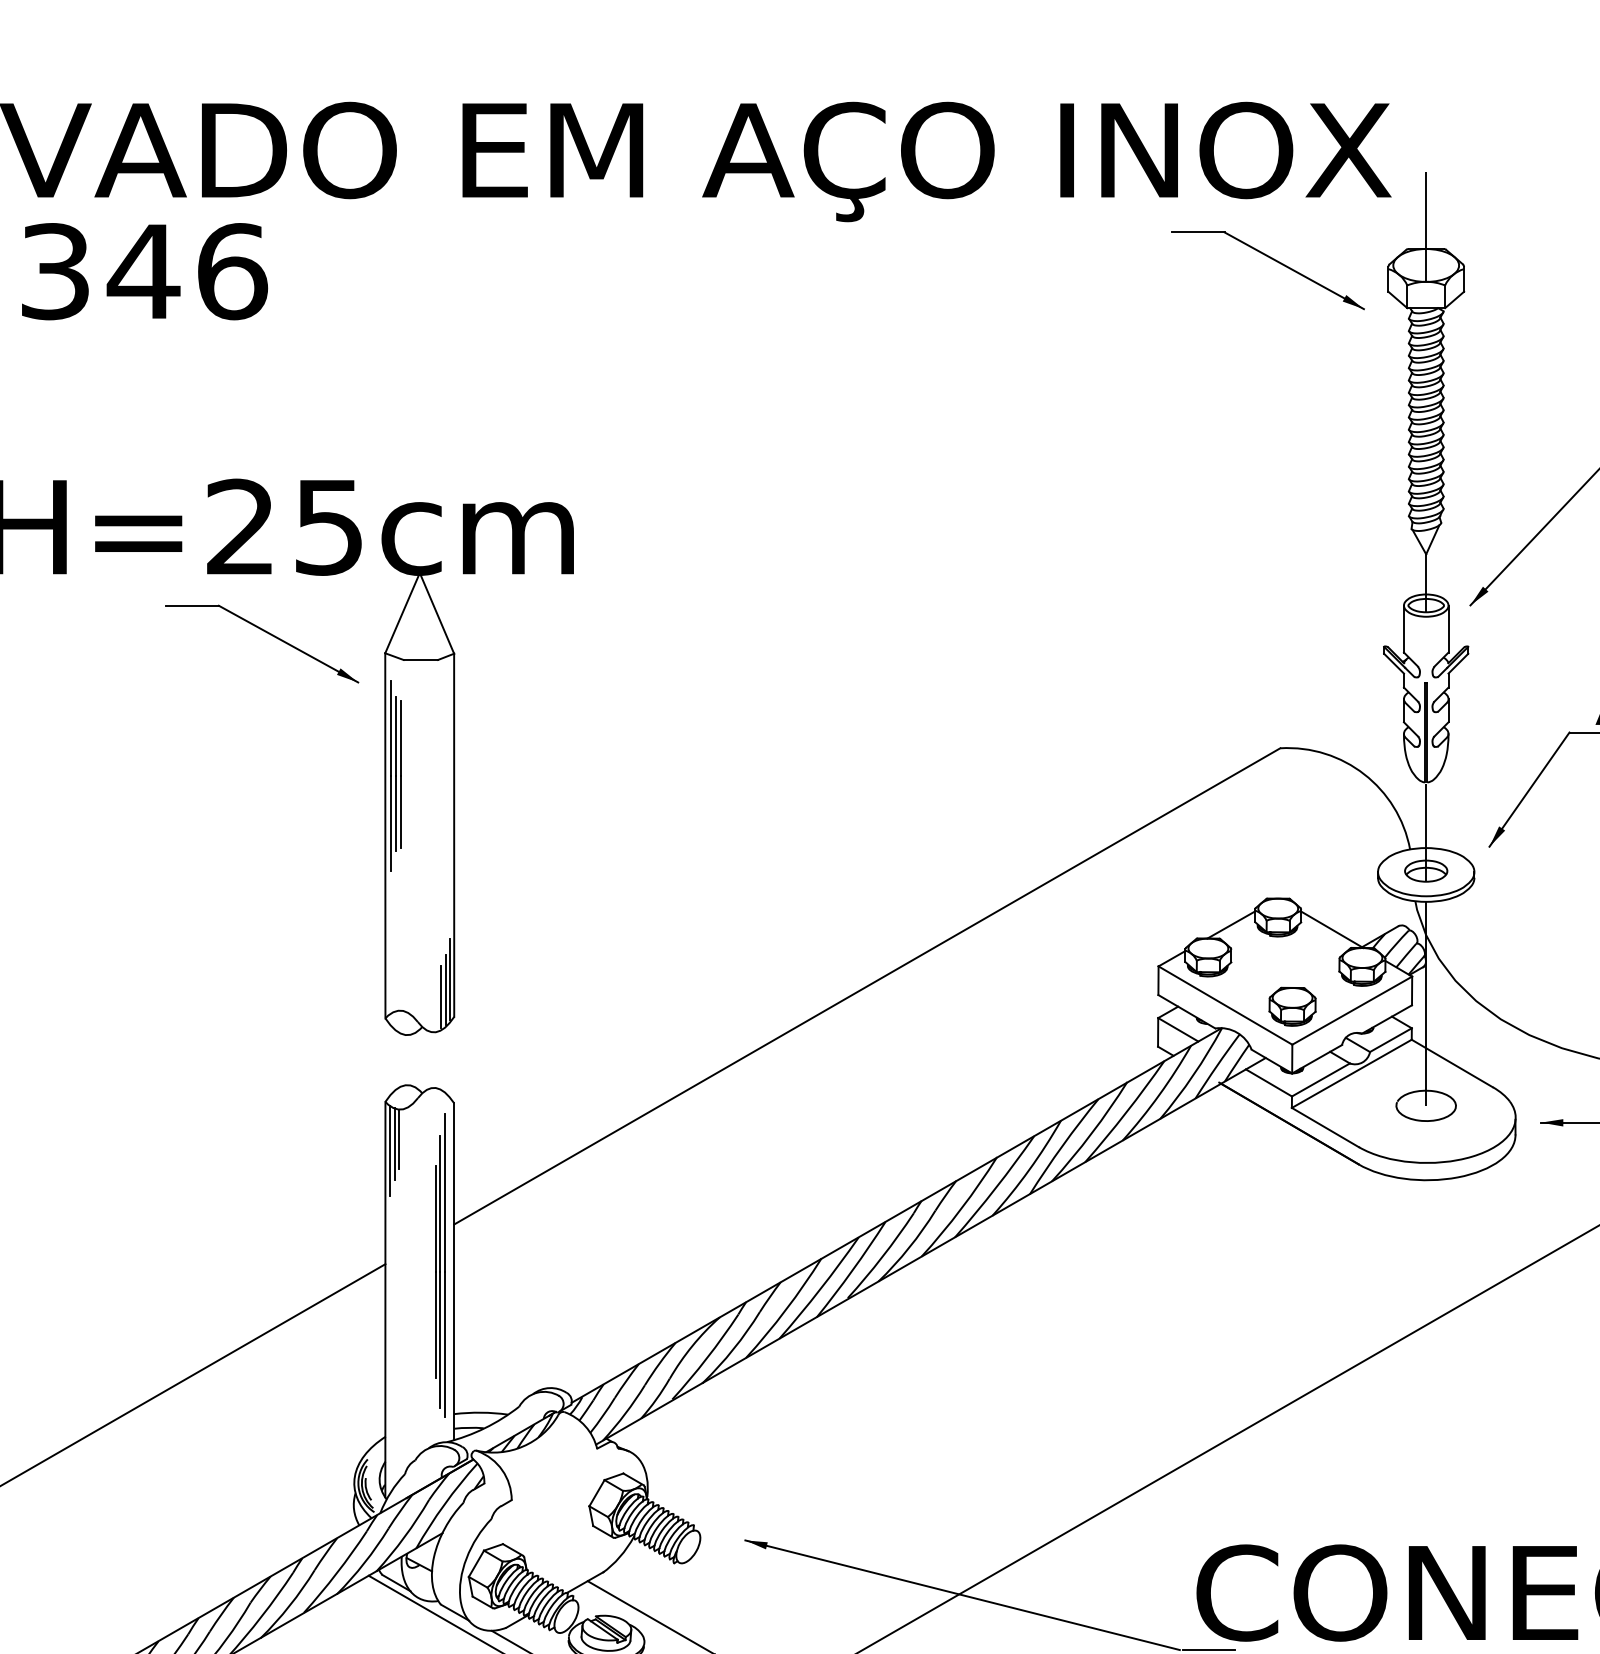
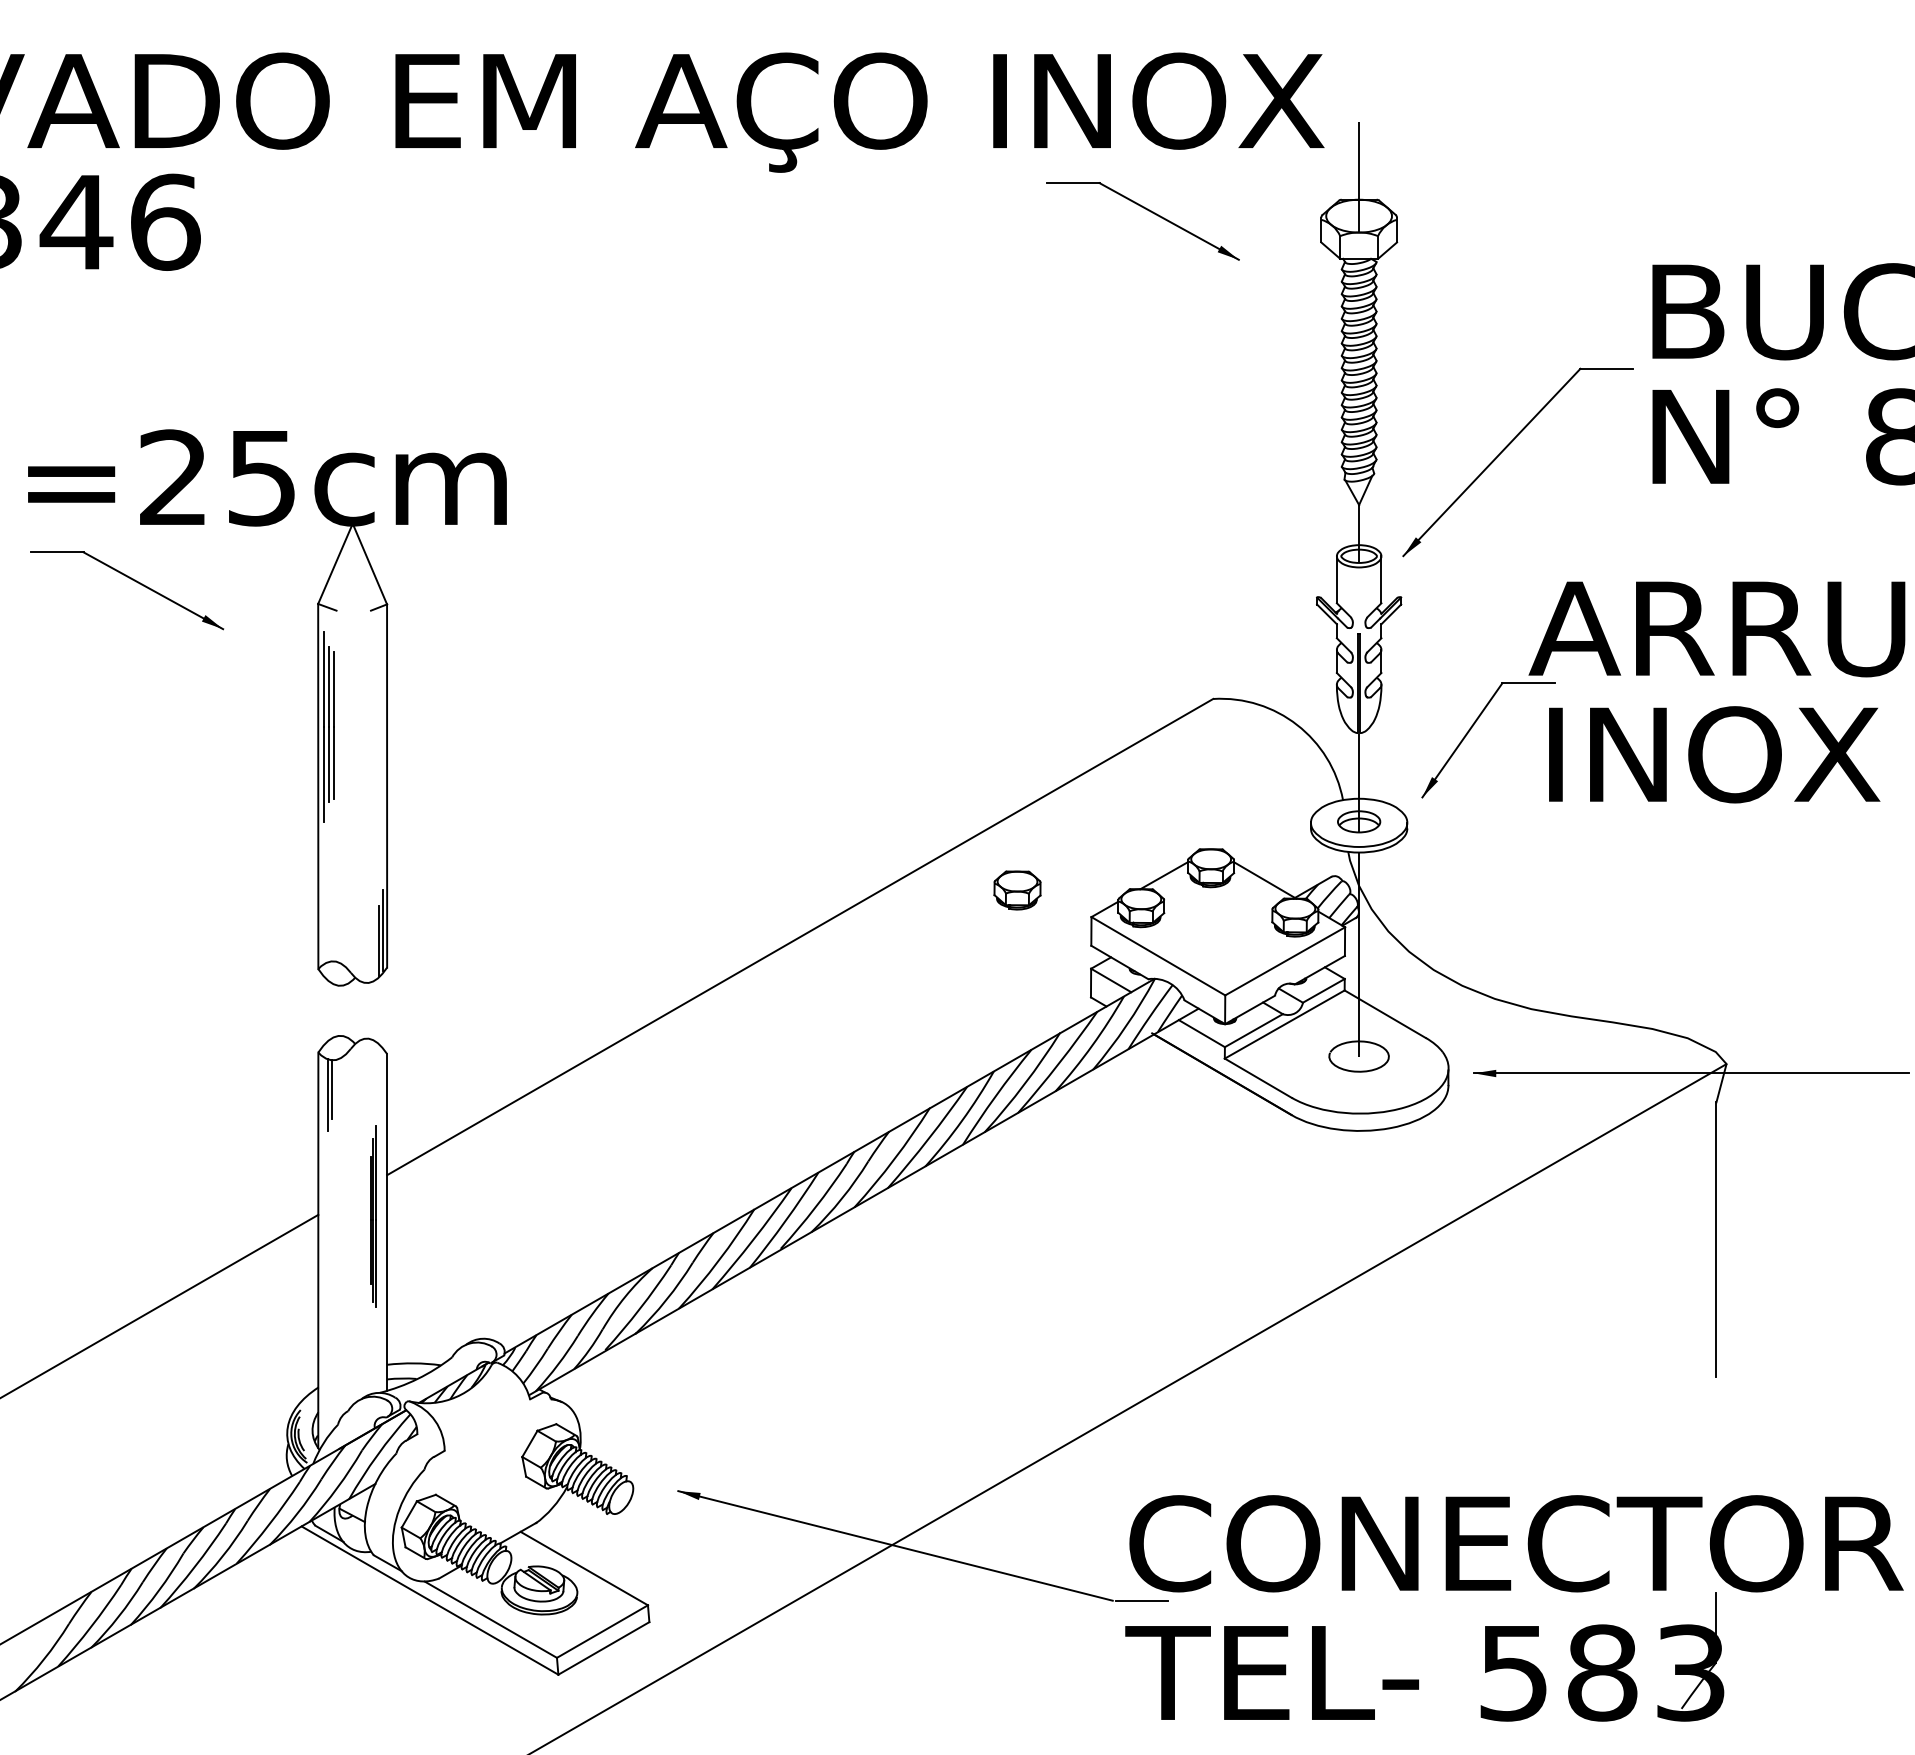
part: (1273, 260) -> (1148, 211), moved
part: (267, 633) -> (132, 580), moved
line: (420, 659) -> (353, 610), removed
line: (441, 996) -> (374, 947), removed
part: (1292, 1006) -> (1017, 890), moved
line: (390, 1150) -> (323, 1101), removed
part: (440, 1265) -> (373, 1216), size x0.6

